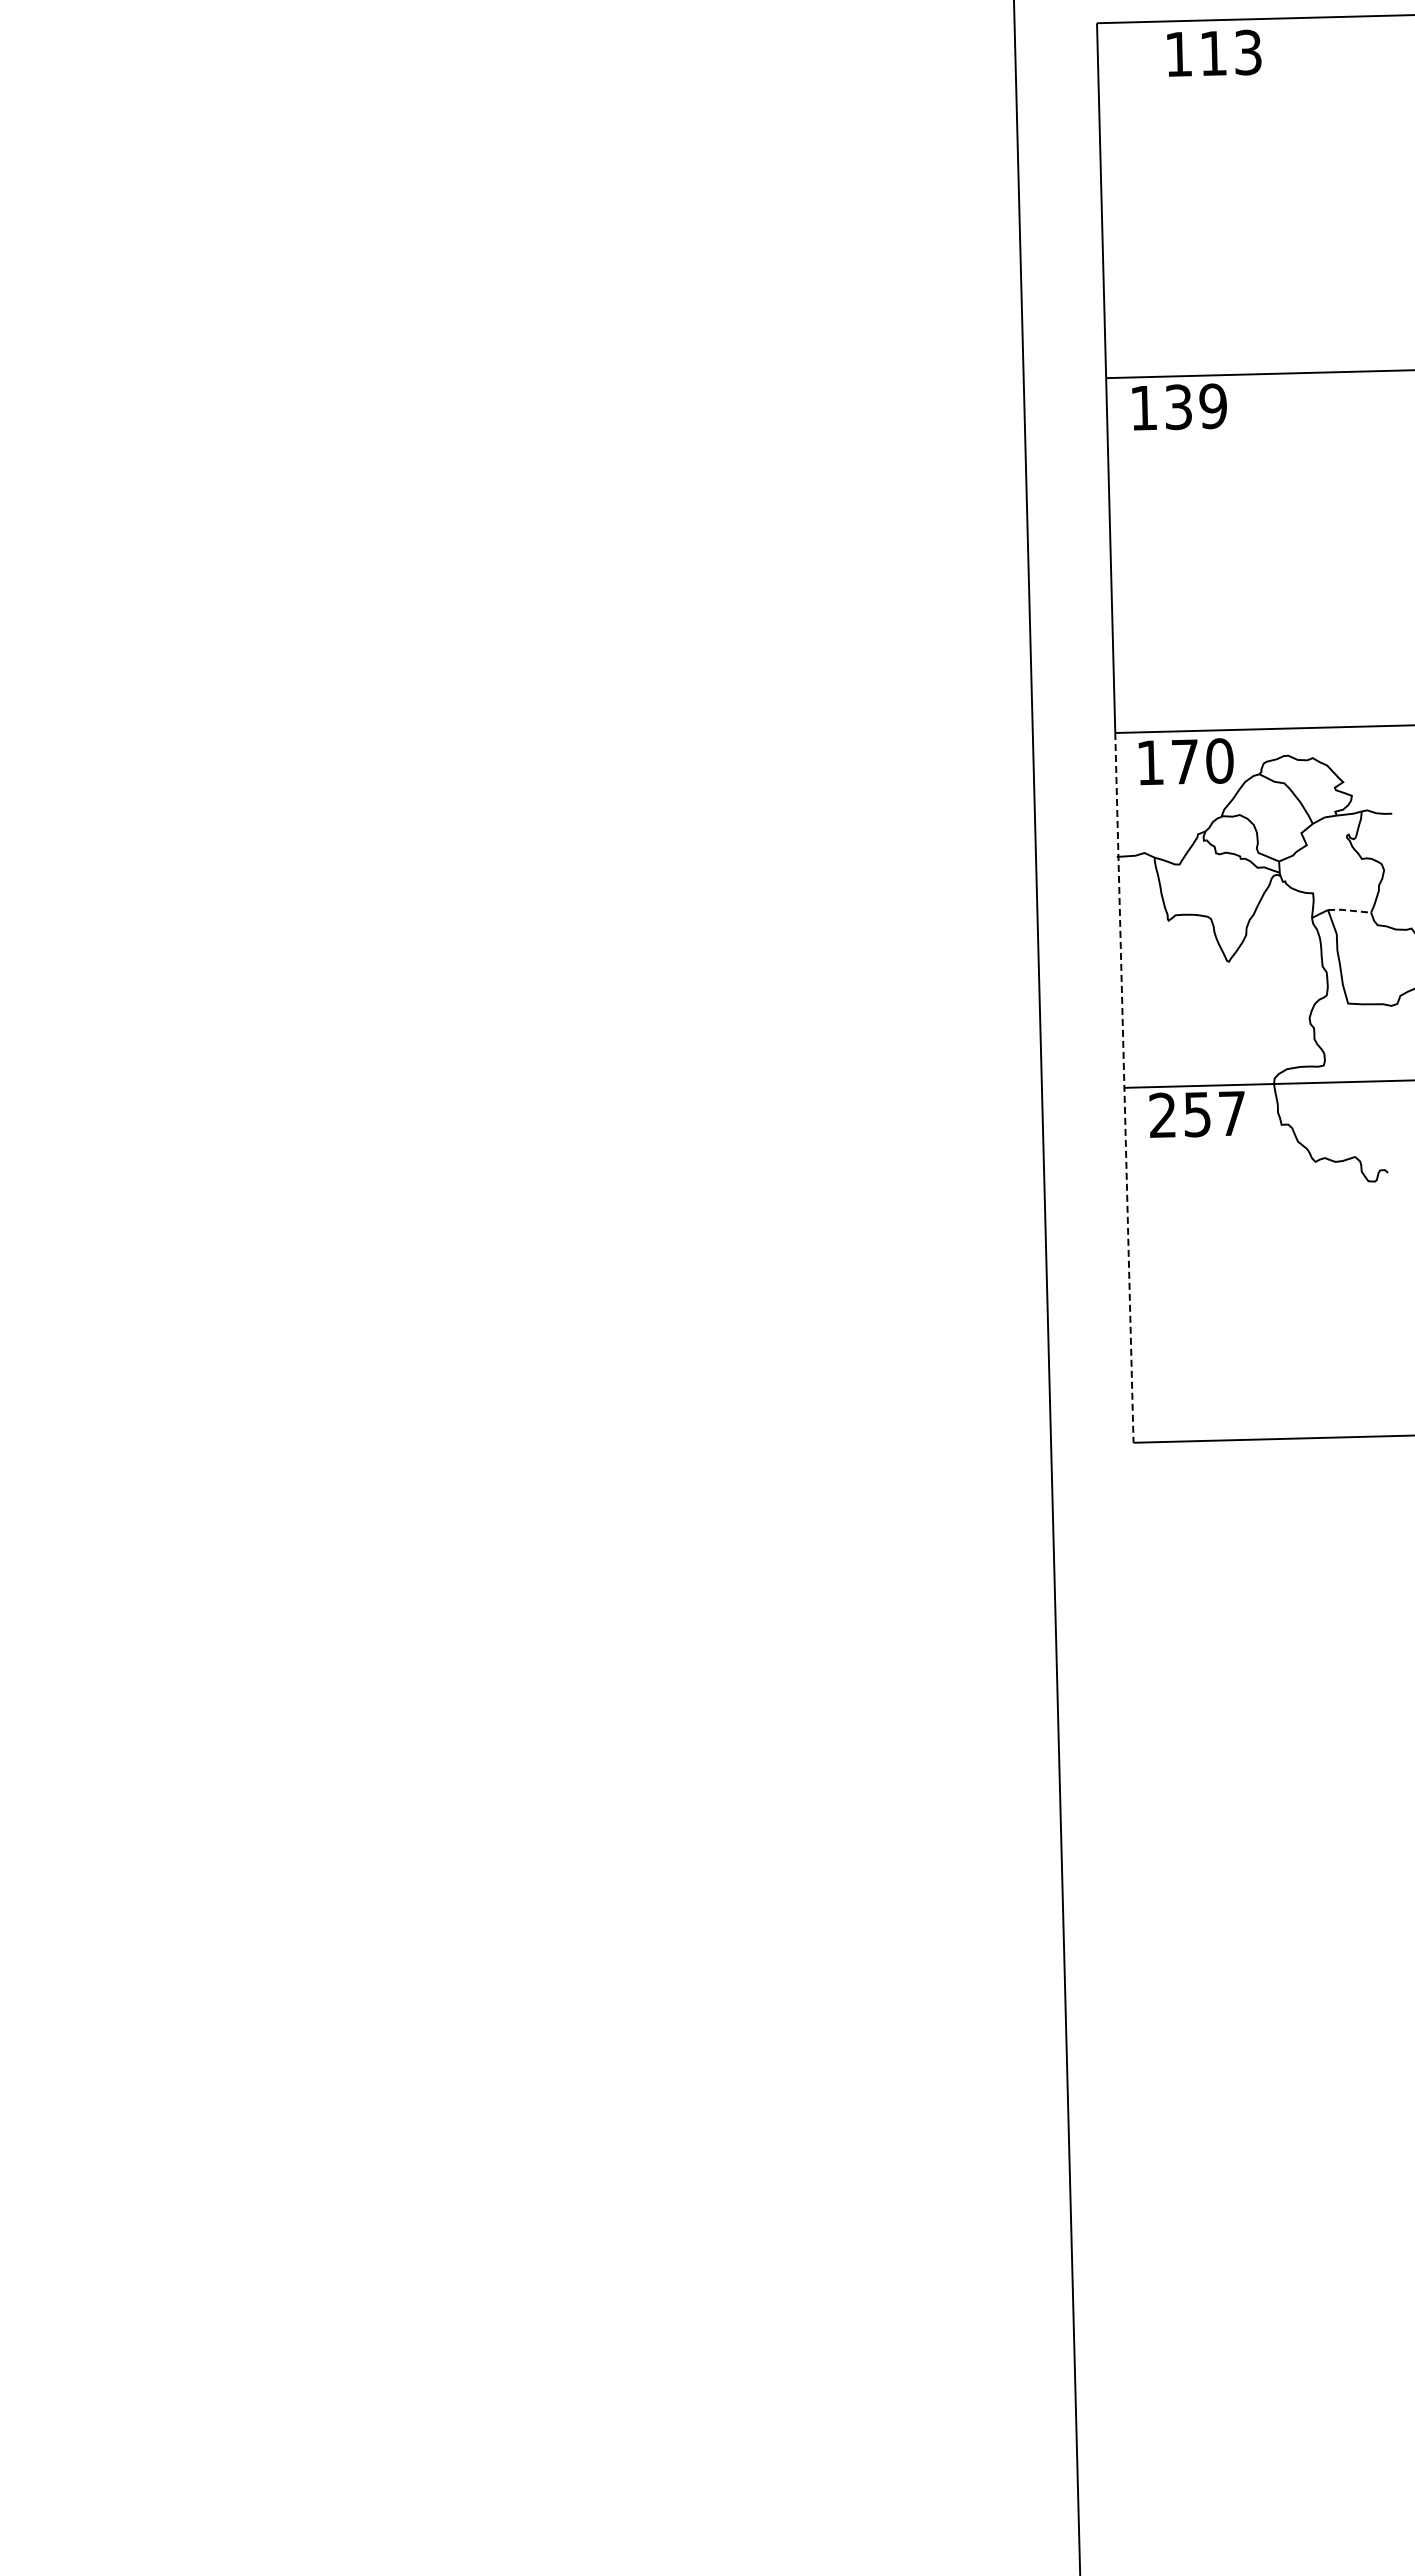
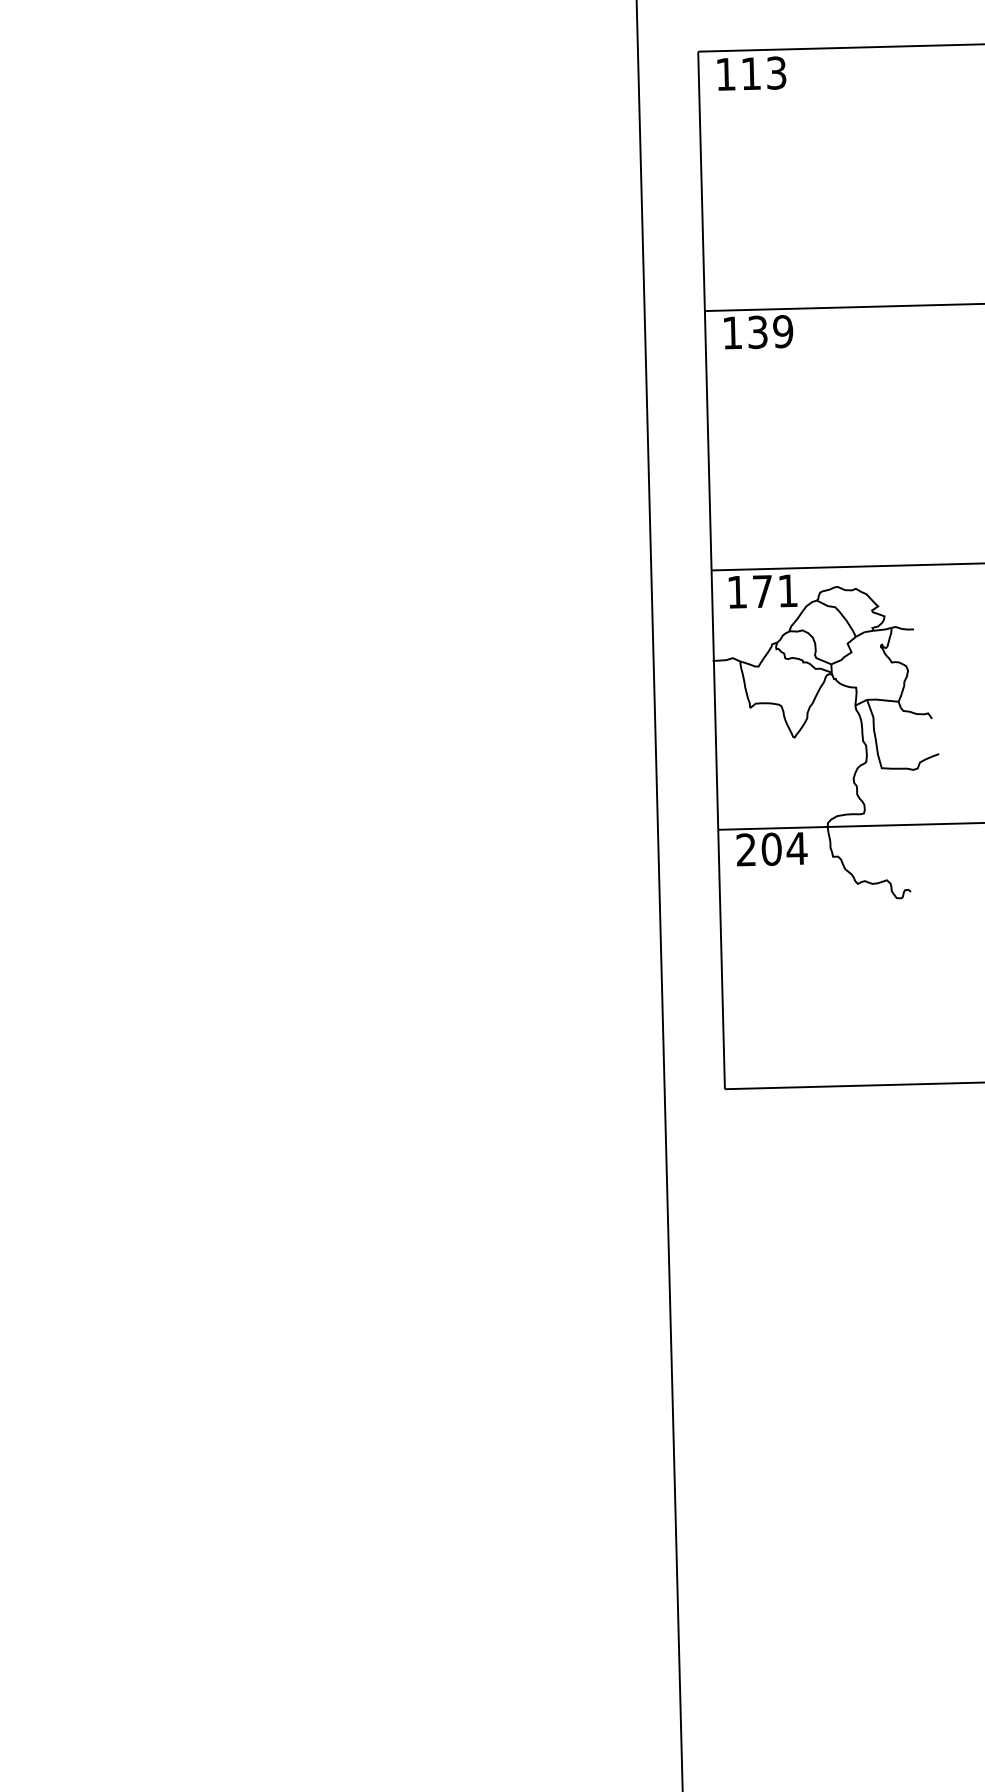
text: (1214, 52) -> (751, 73), moved
text: (1219, 760) -> (787, 590), 170 -> 171
line: (1349, 910) -> (882, 700), dashed -> solid
line: (1124, 1087) -> (718, 829), dashed -> solid
text: (1215, 1114) -> (784, 849), 257 -> 204

